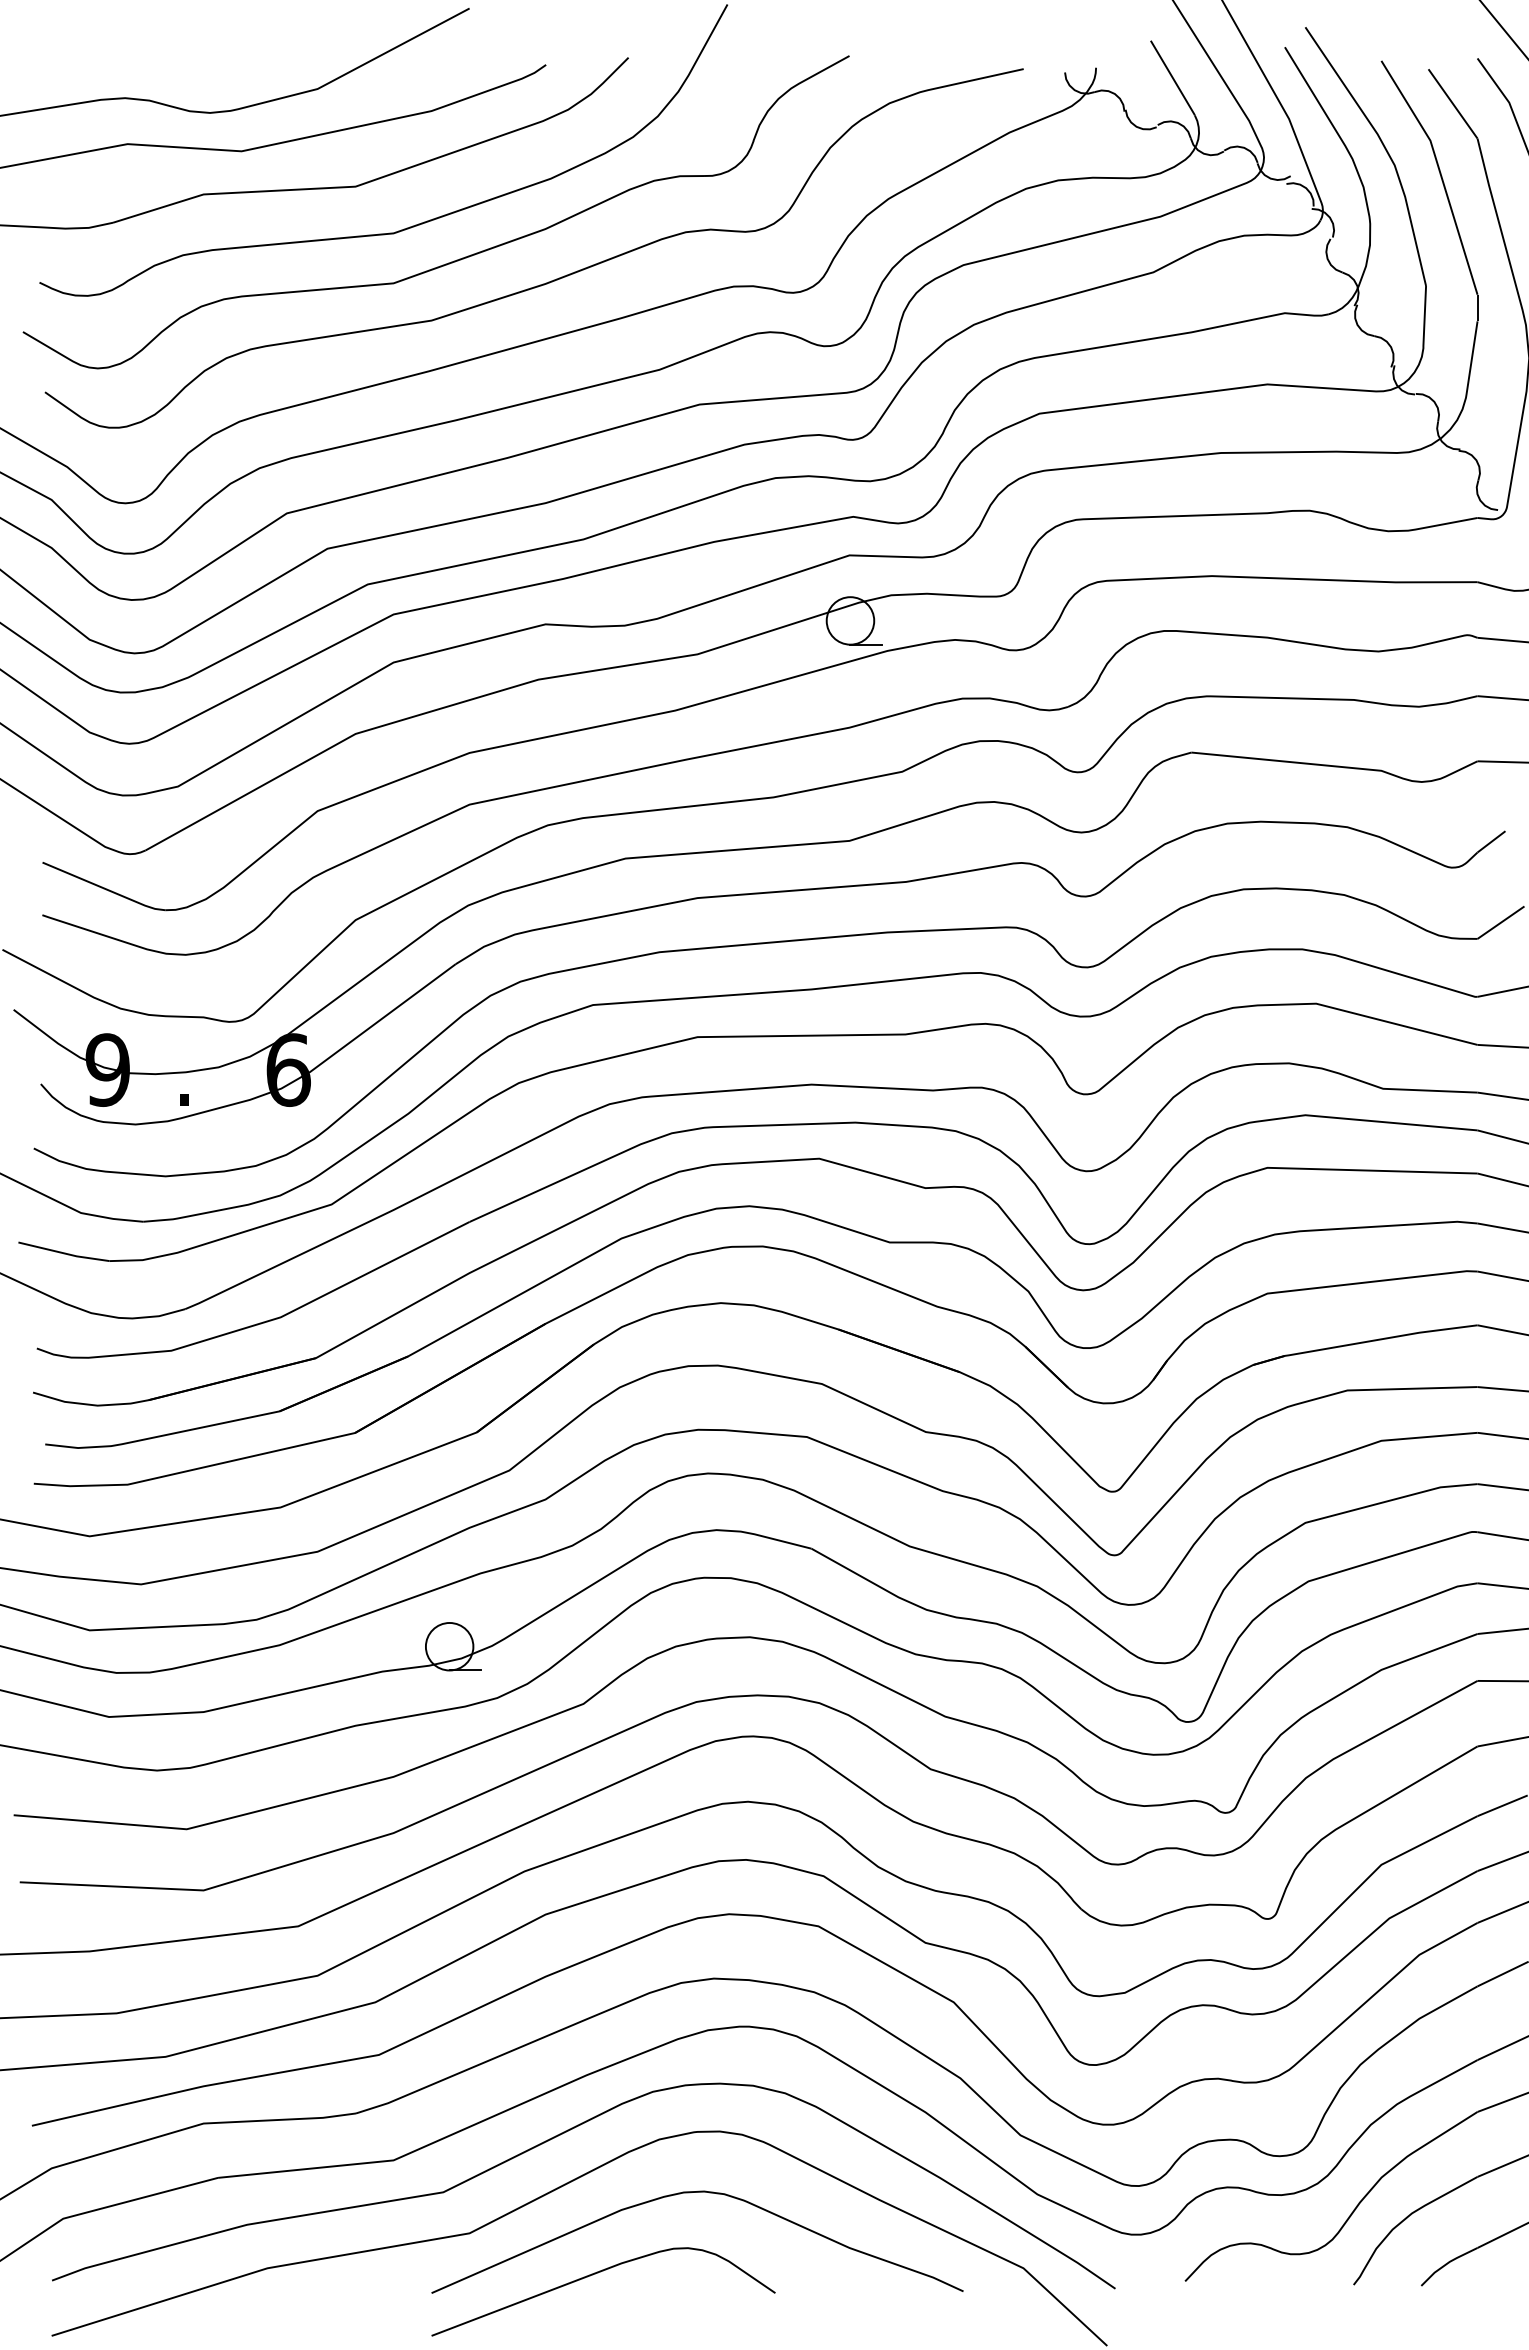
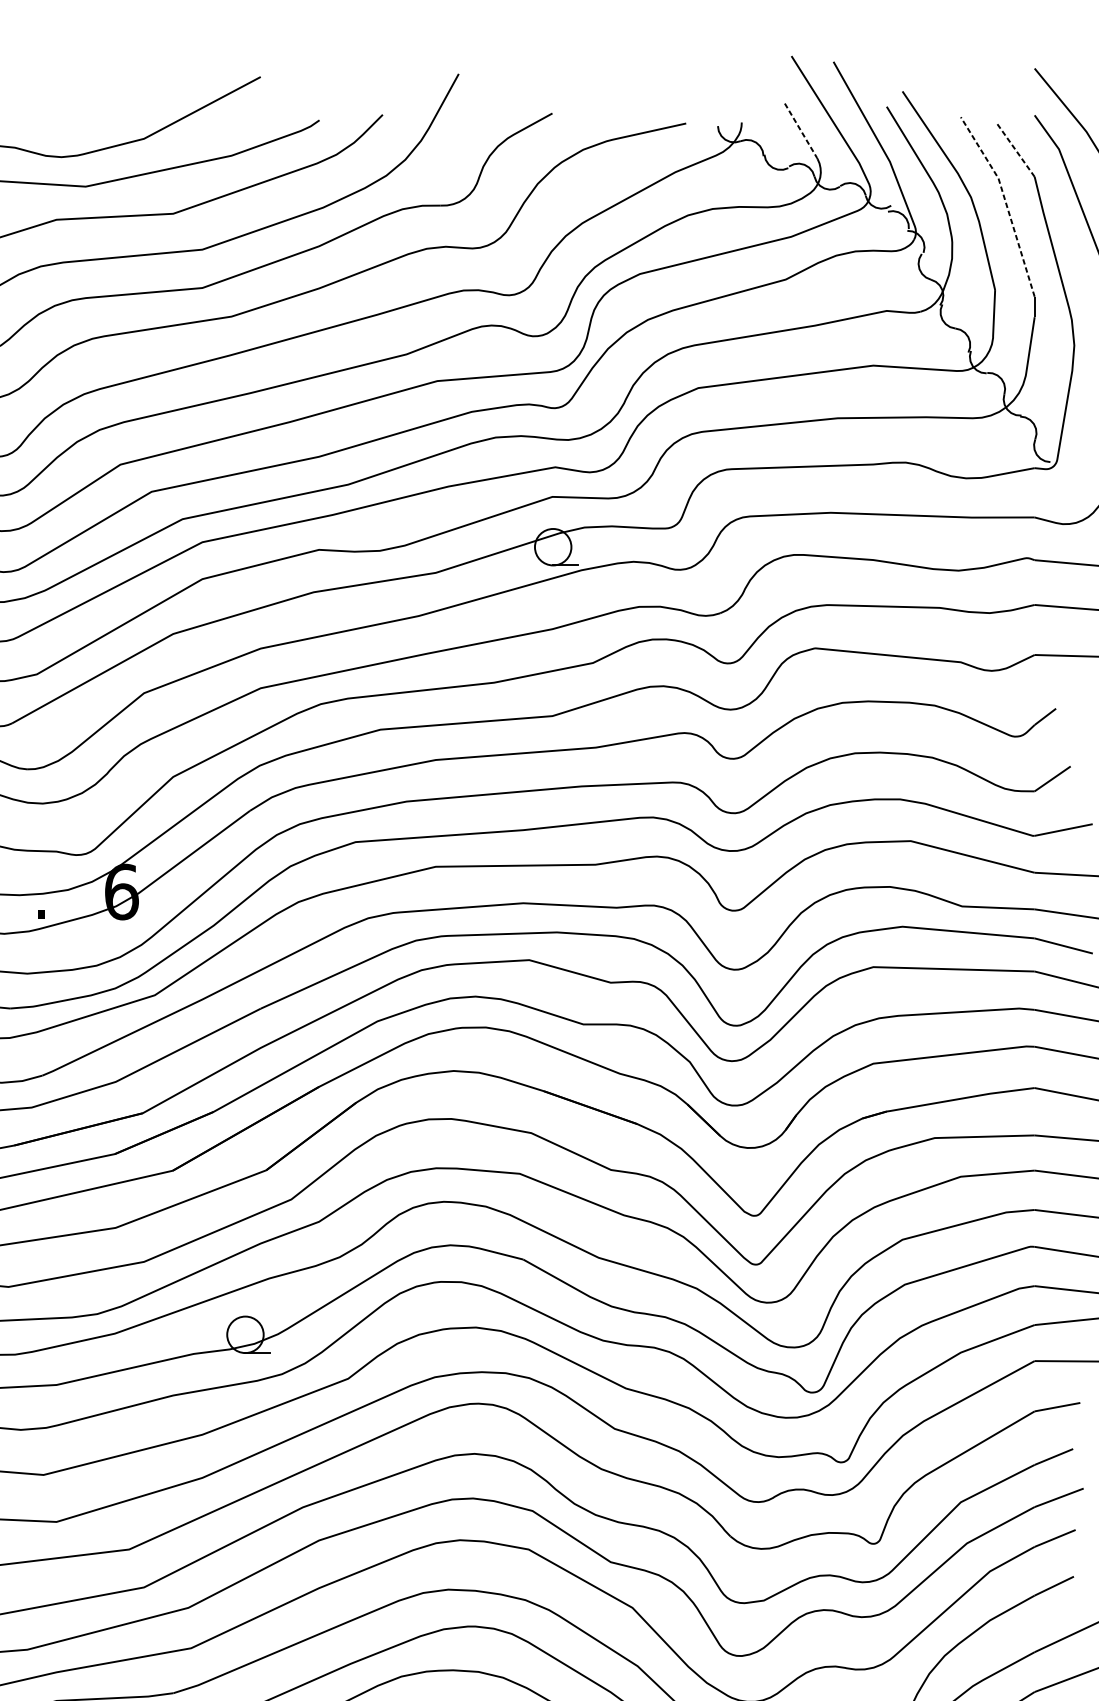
line: (1173, 78) -> (801, 130), solid -> dashed
line: (1452, 103) -> (1015, 149), solid -> dashed
line: (1440, 172) -> (1006, 202), solid -> dashed

